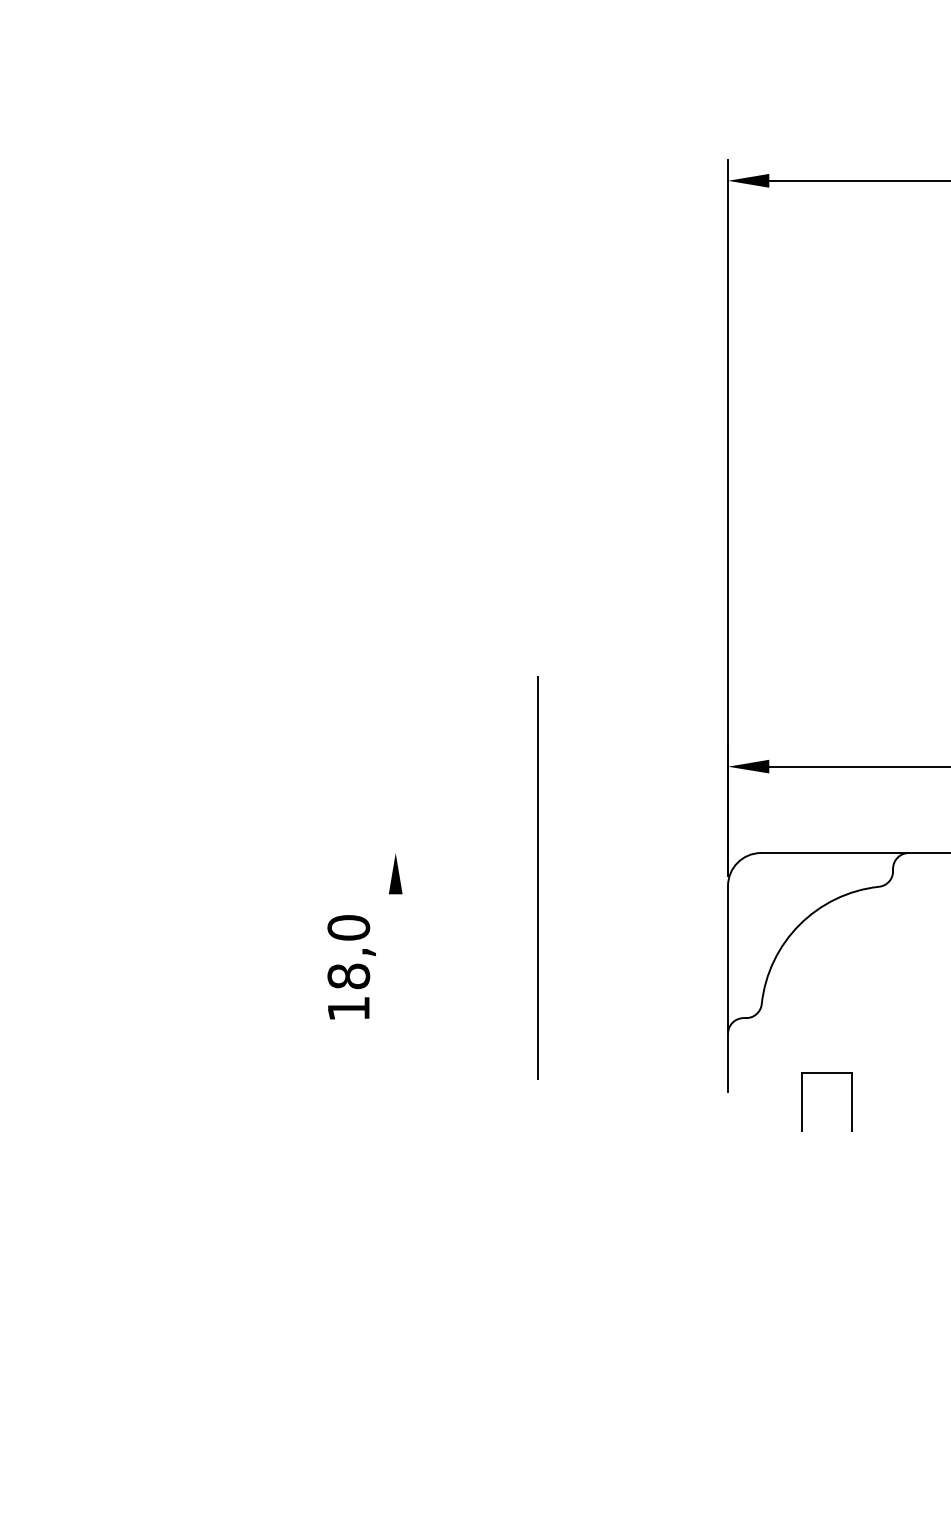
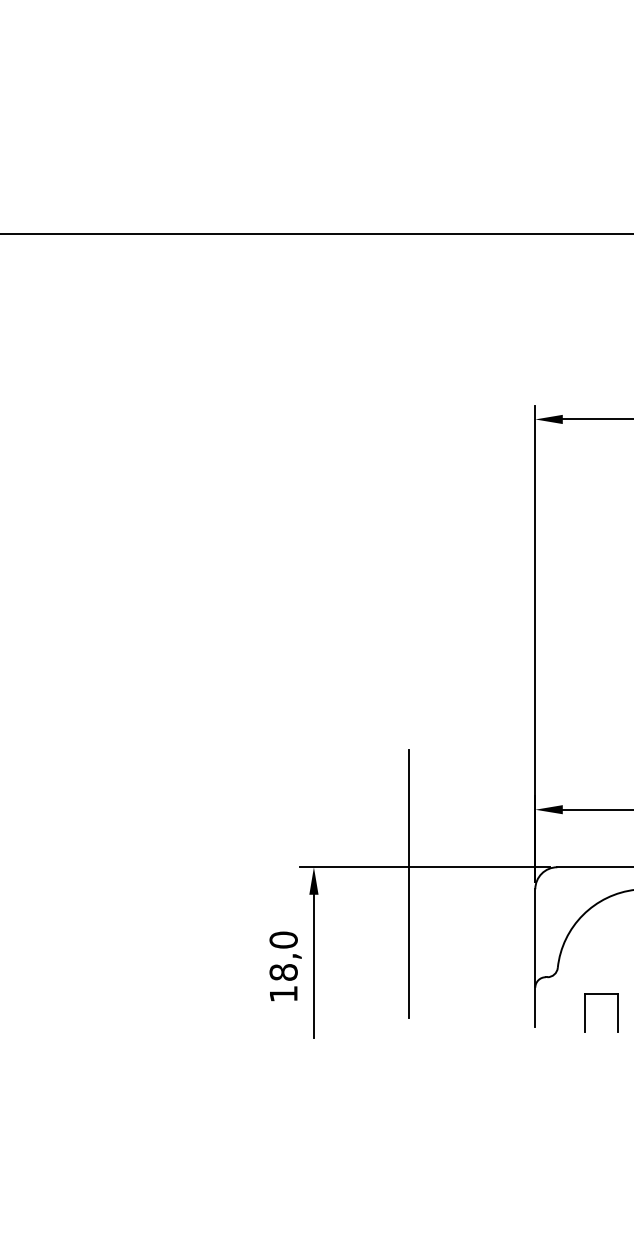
line: (563, 853) -> (425, 867), added
text: (351, 967) -> (285, 966), moved
line: (395, 1000) -> (313, 965), added
part: (803, 1101) -> (585, 1012), moved

